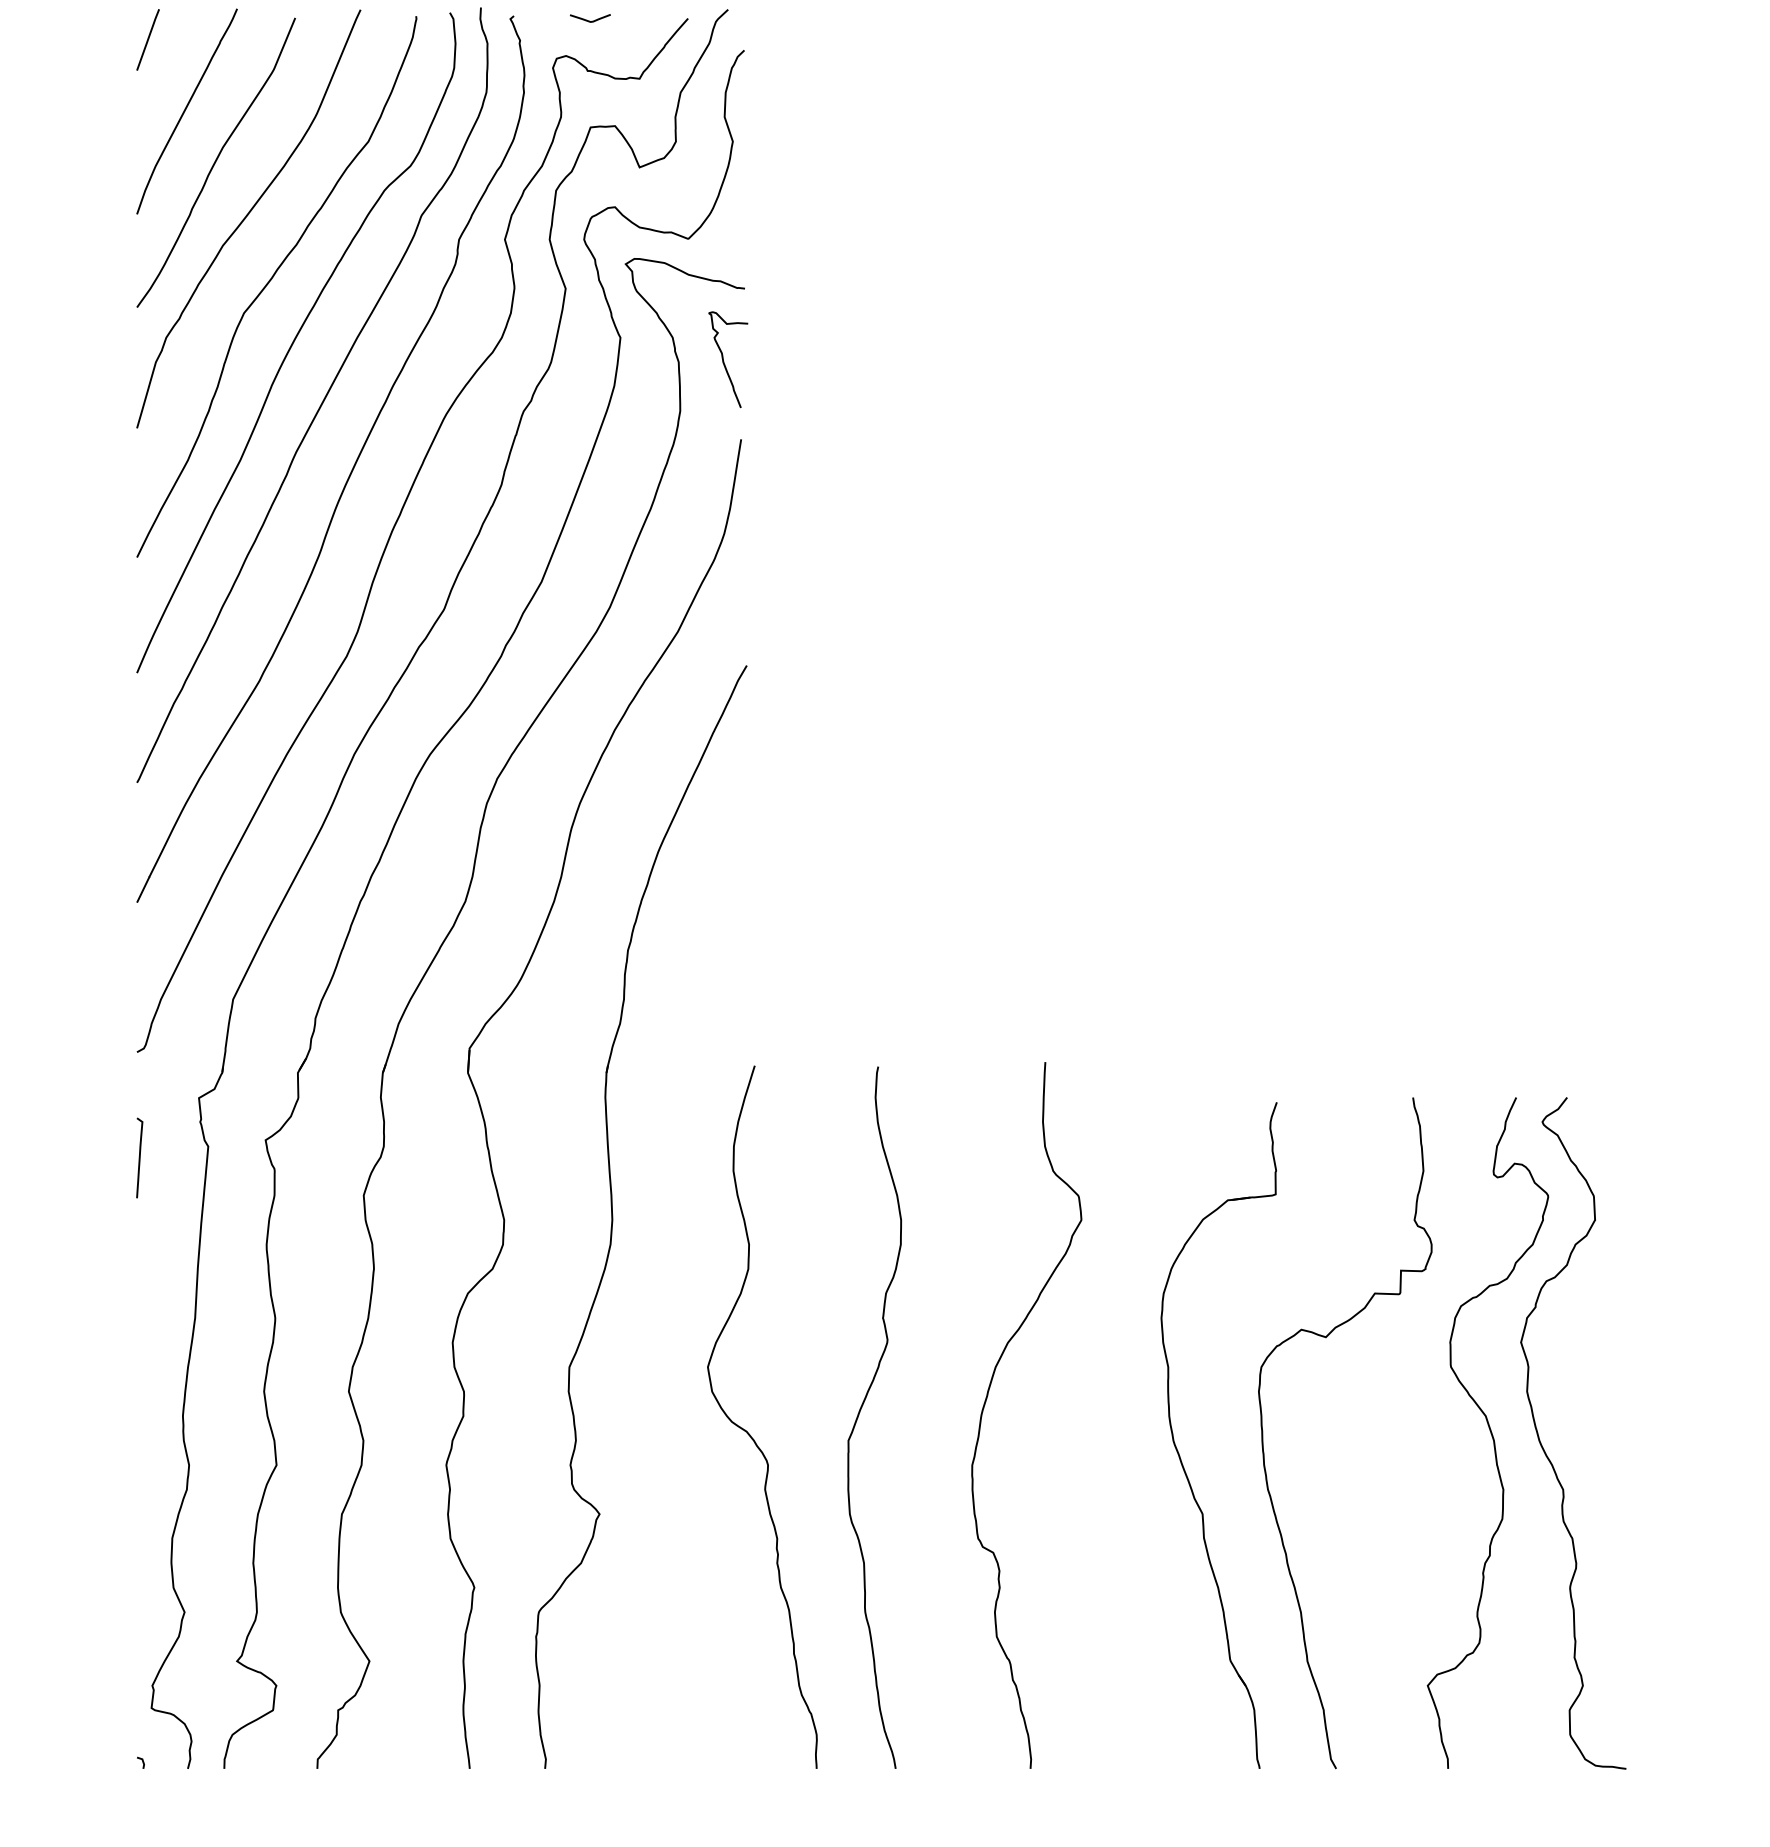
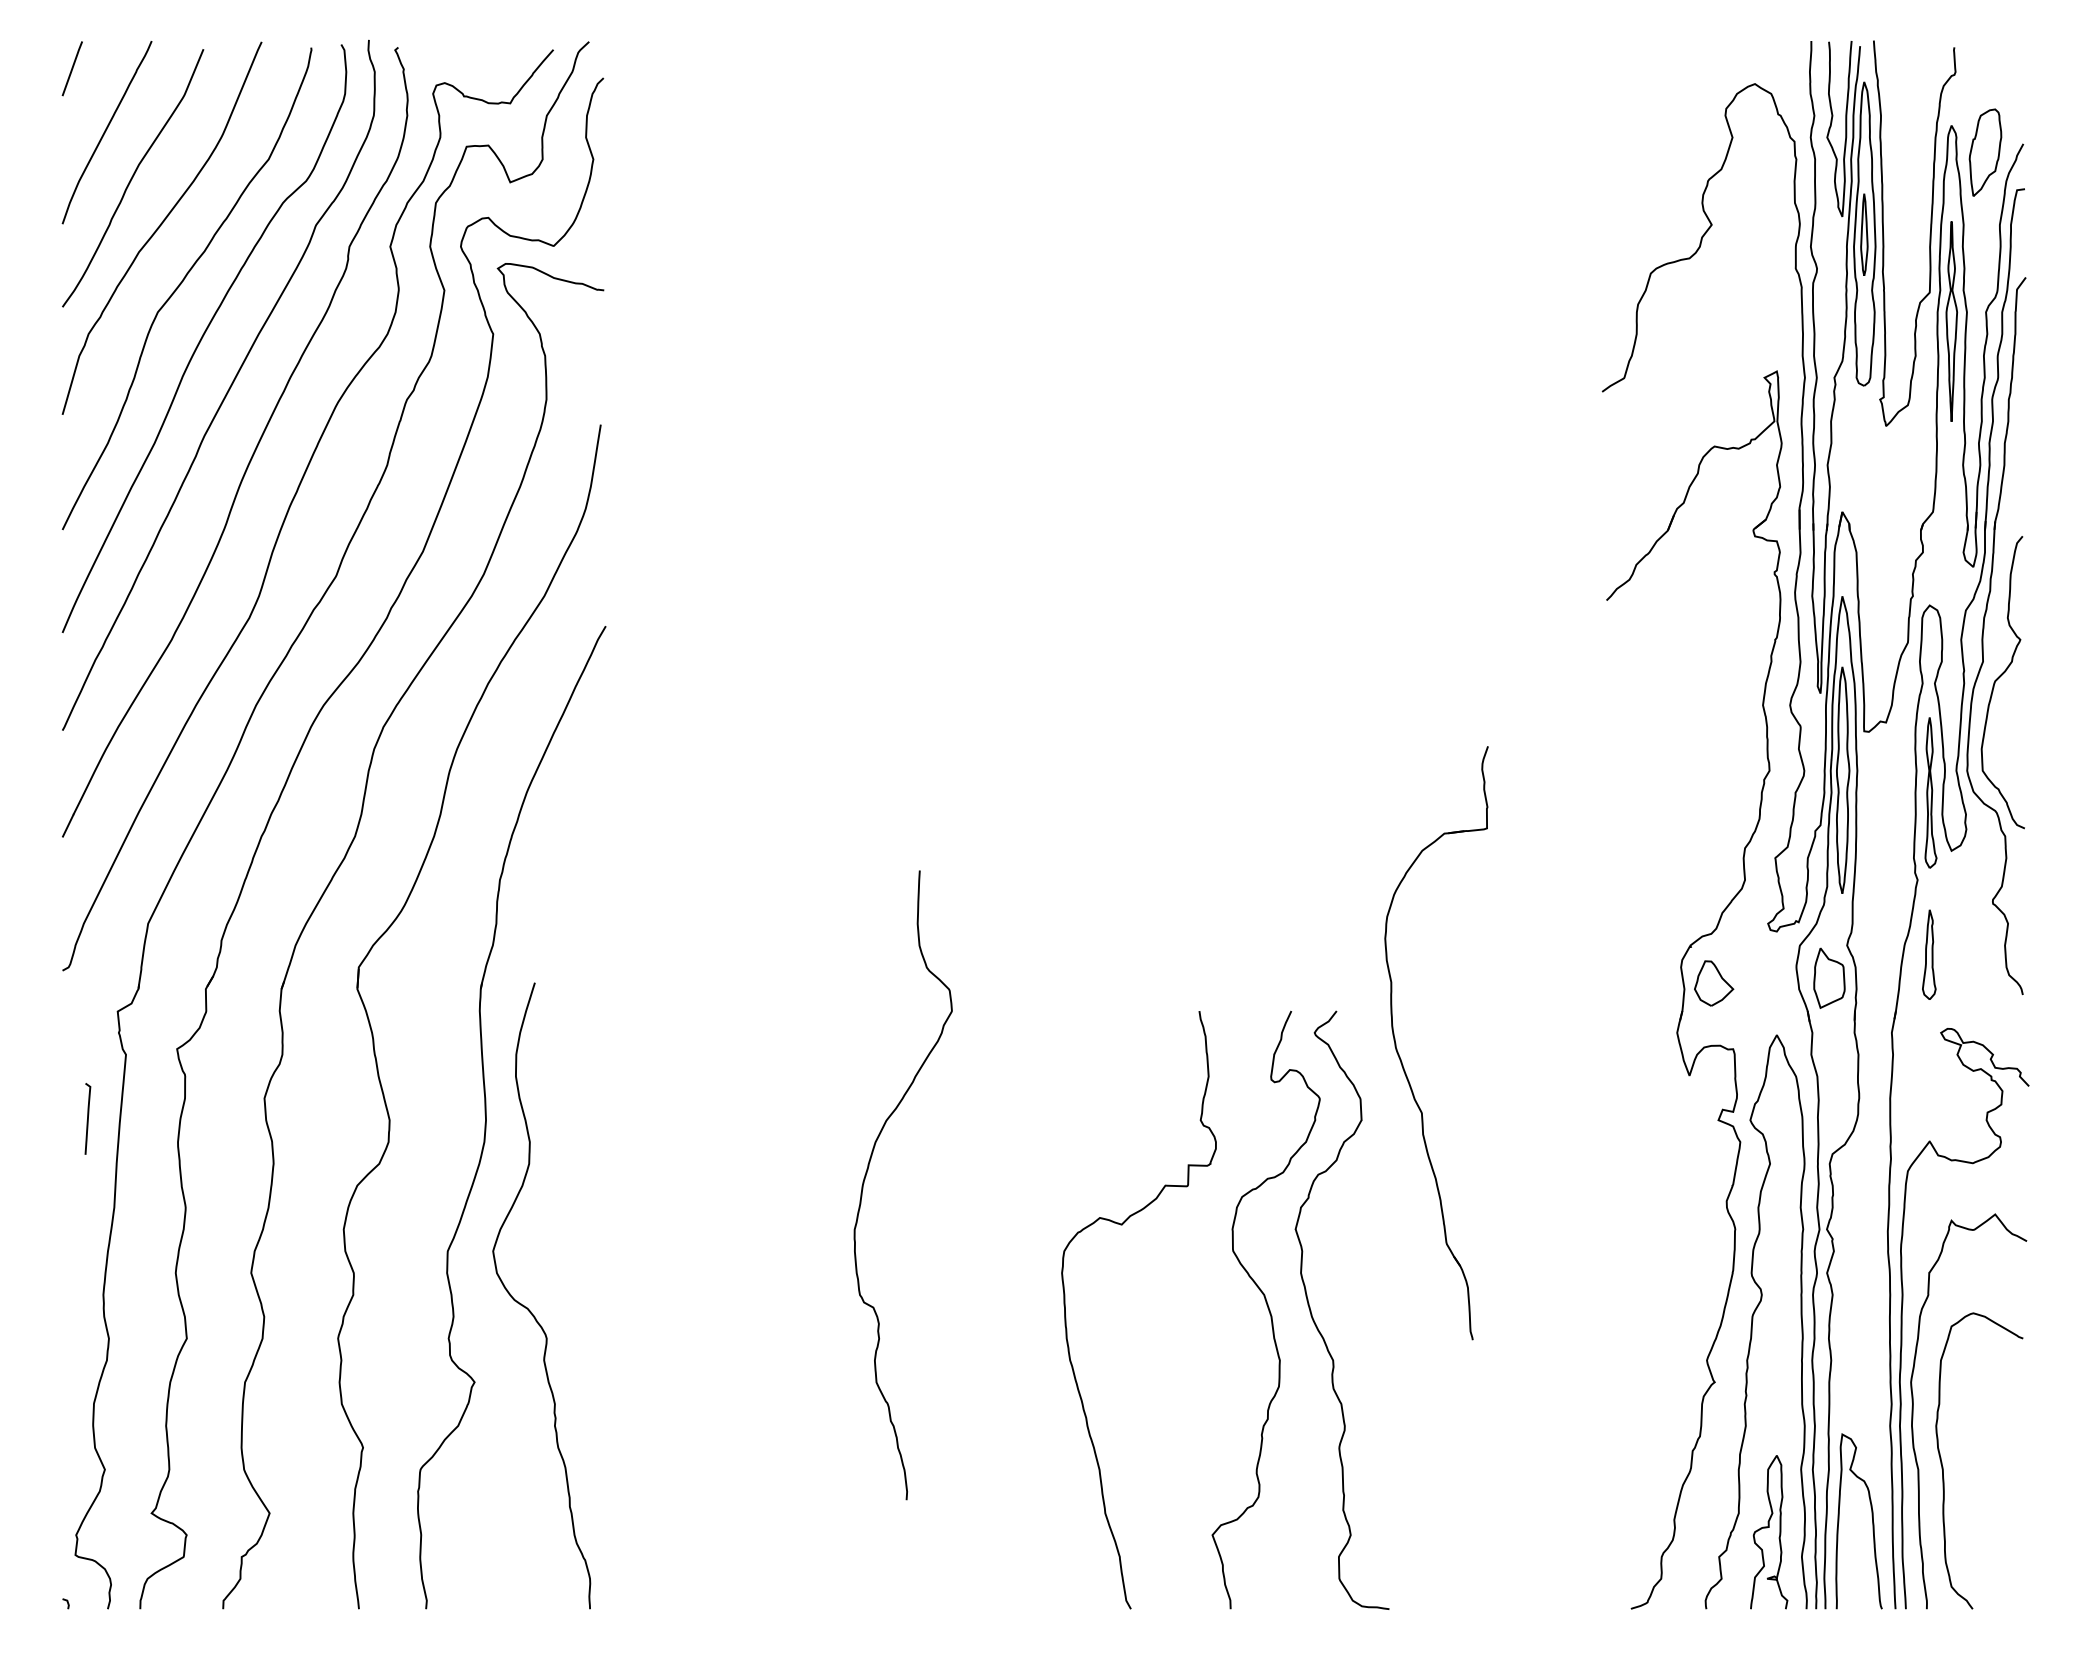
curve: (590, 20) -> (466, 51), removed
curve: (724, 359) -> (585, 353), removed
curve: (139, 1157) -> (87, 1118), moved
curve: (986, 1402) -> (867, 1173), moved
curve: (859, 1414) -> (706, 1293), removed
curve: (747, 1431) -> (528, 1308), moved
part: (1178, 1450) -> (1400, 1056), moved

